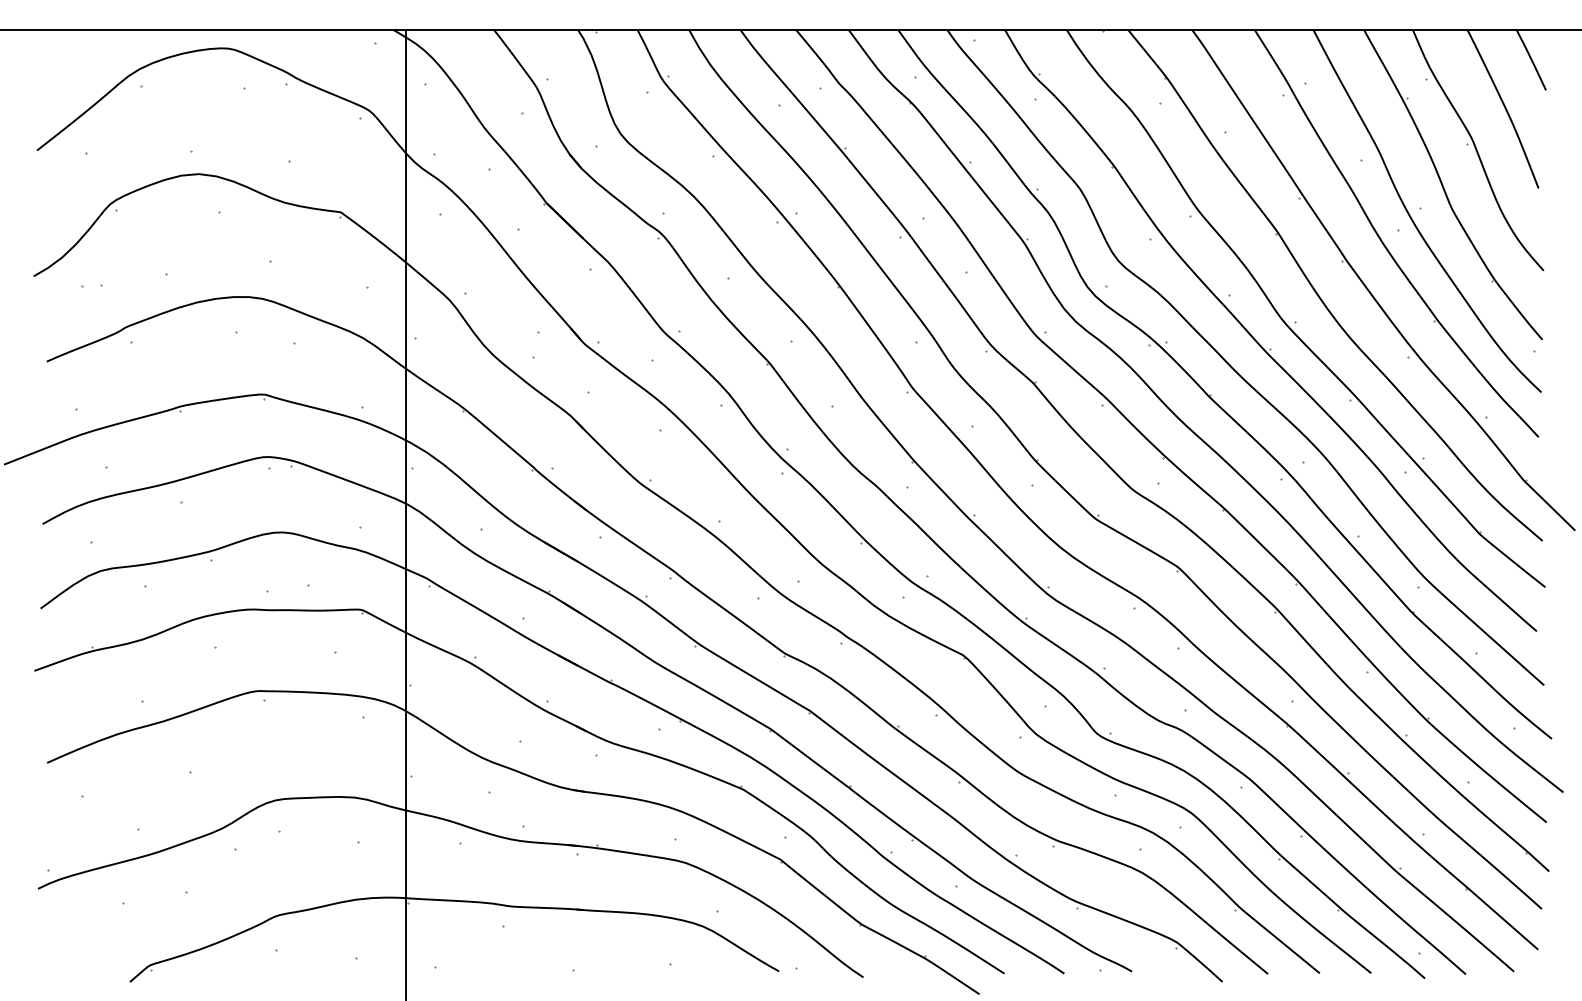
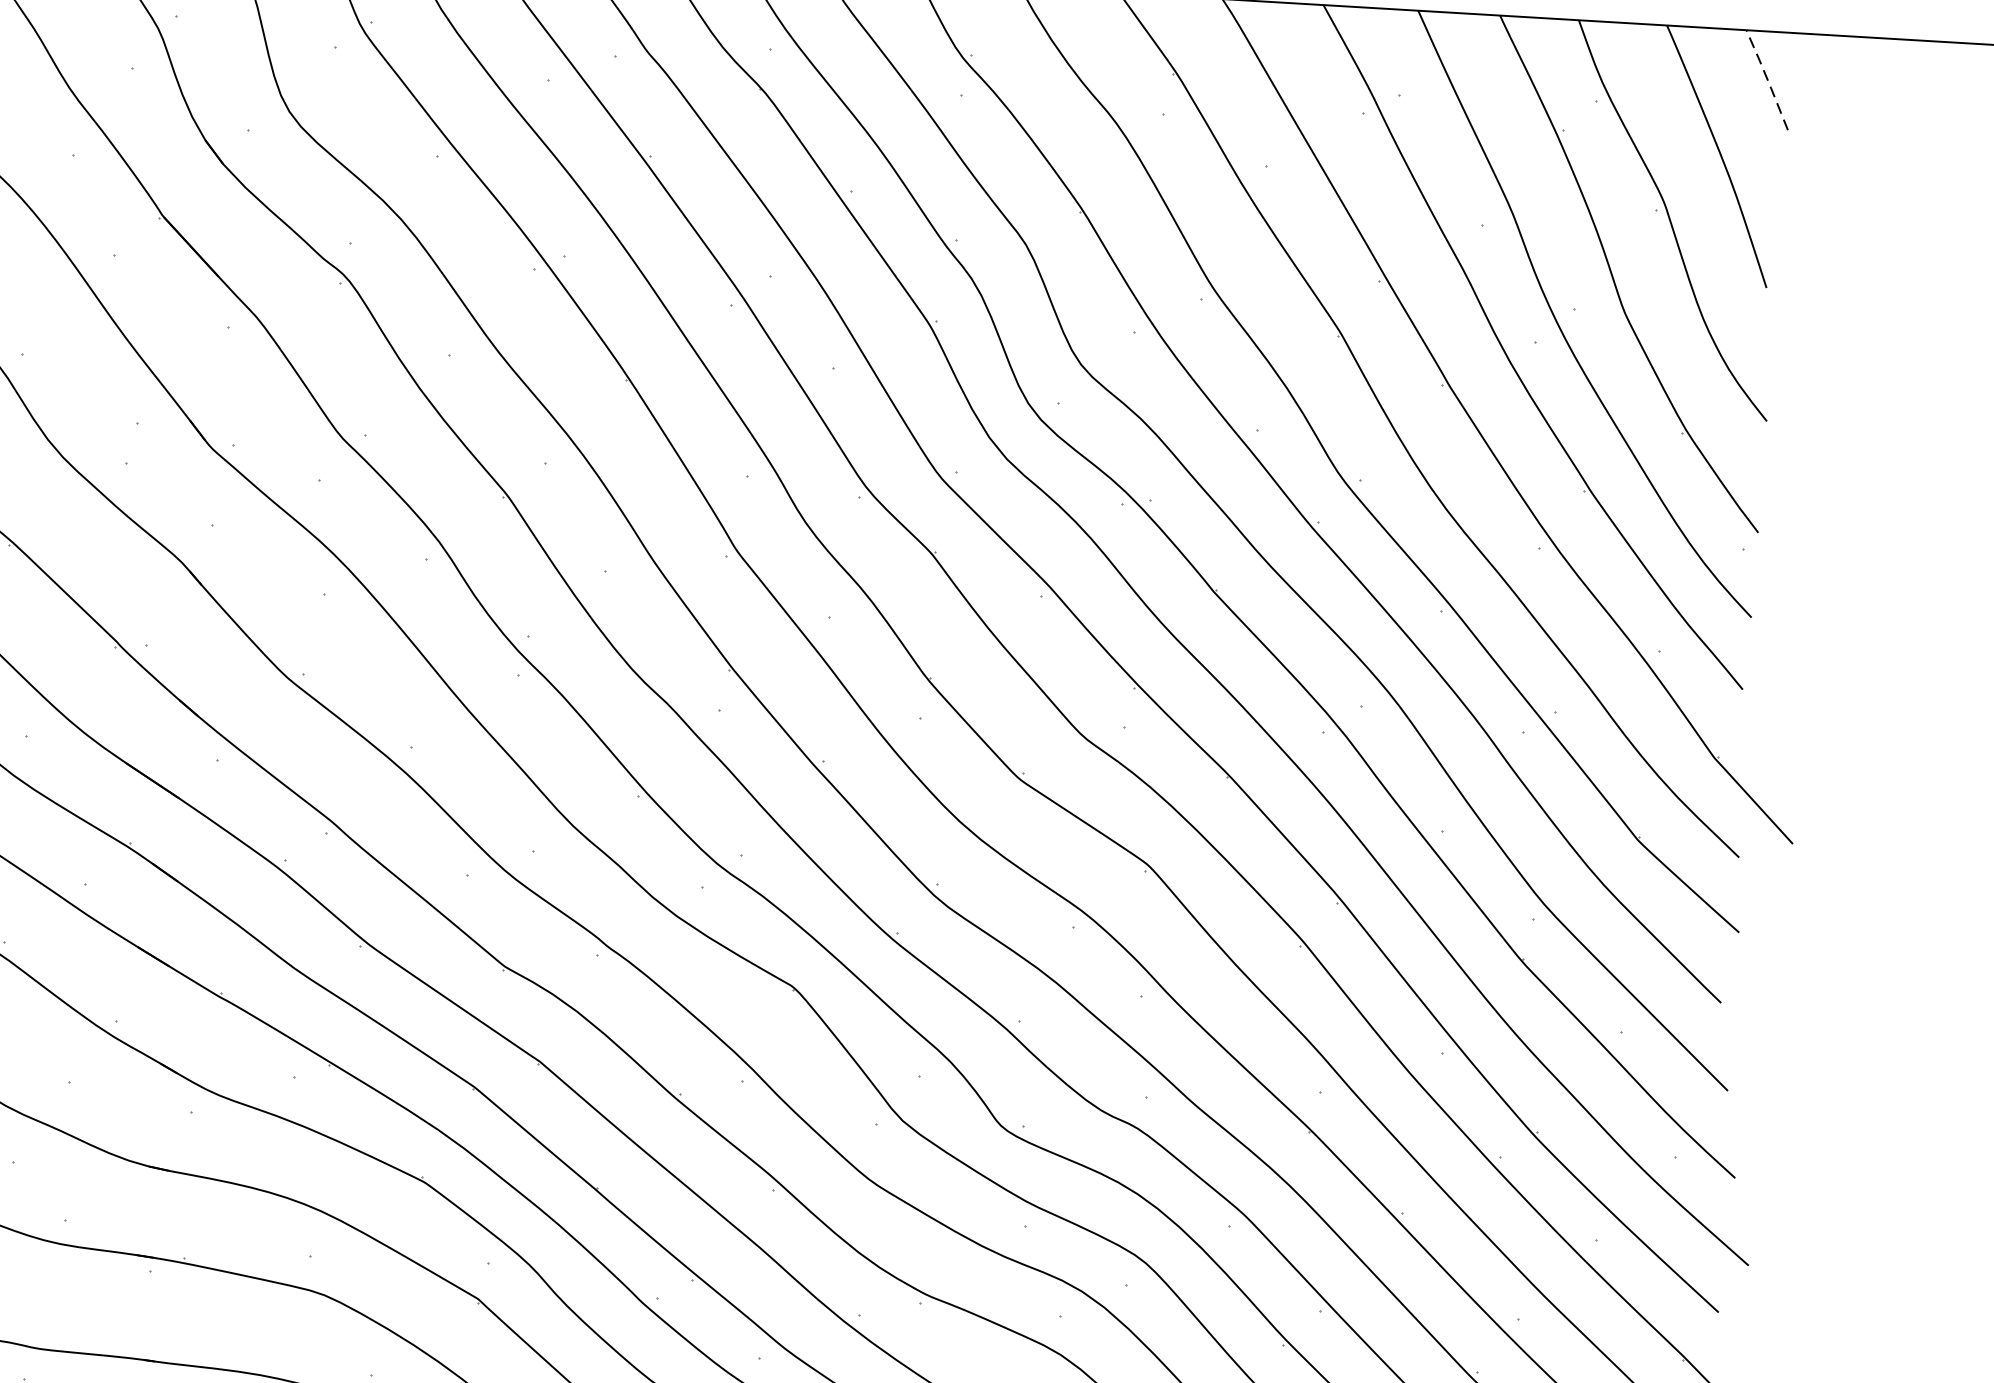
line: (1531, 59) -> (1767, 79), solid -> dashed

